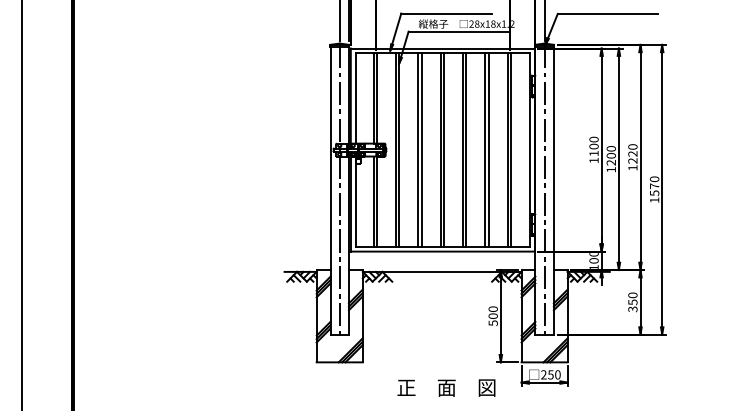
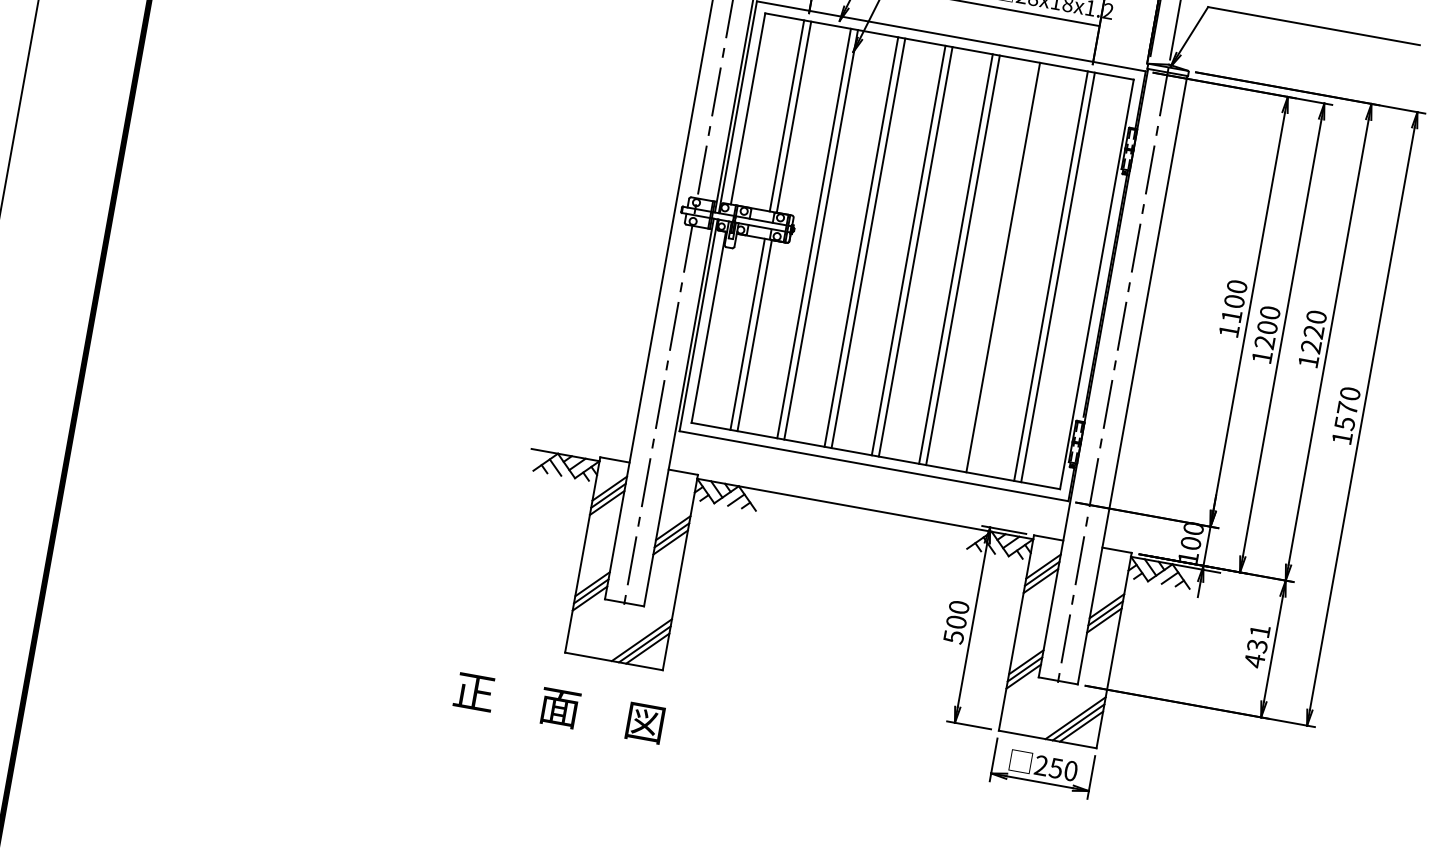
line: (488, 149) -> (1009, 267), removed
text: (632, 302) -> (1256, 646), 350 -> 431
text: (446, 387) -> (559, 706), moved

